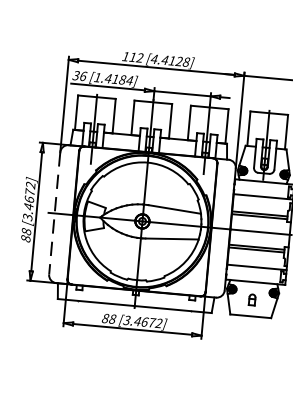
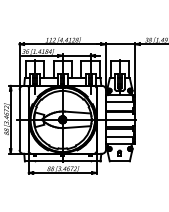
line: (54, 214) -> (19, 120), dashed -> solid

